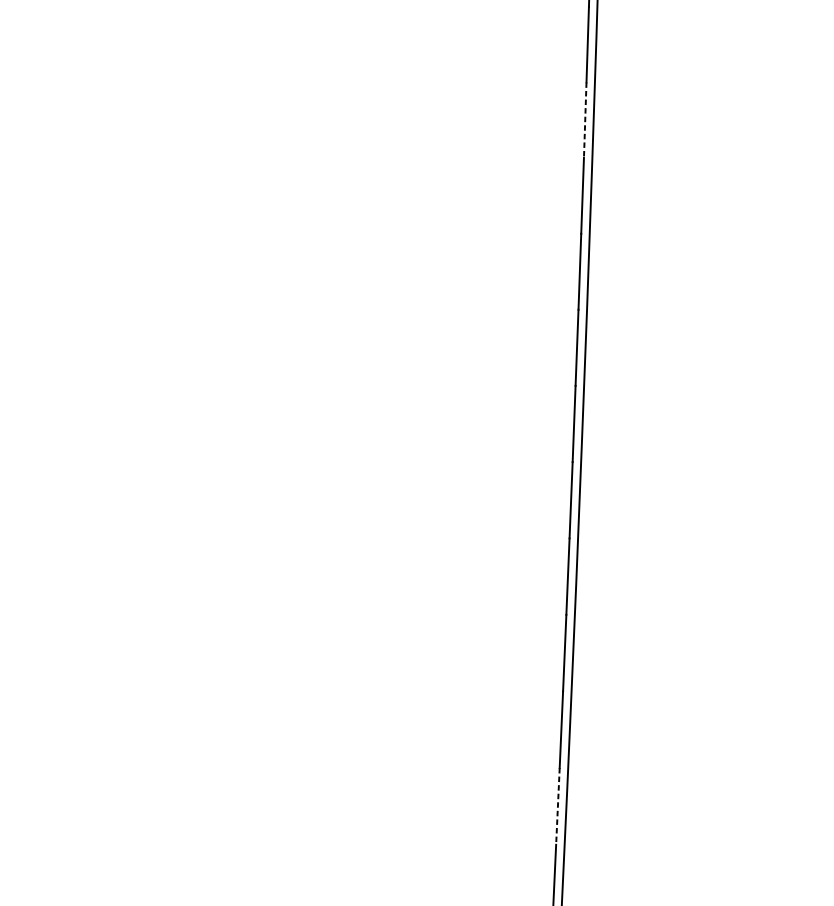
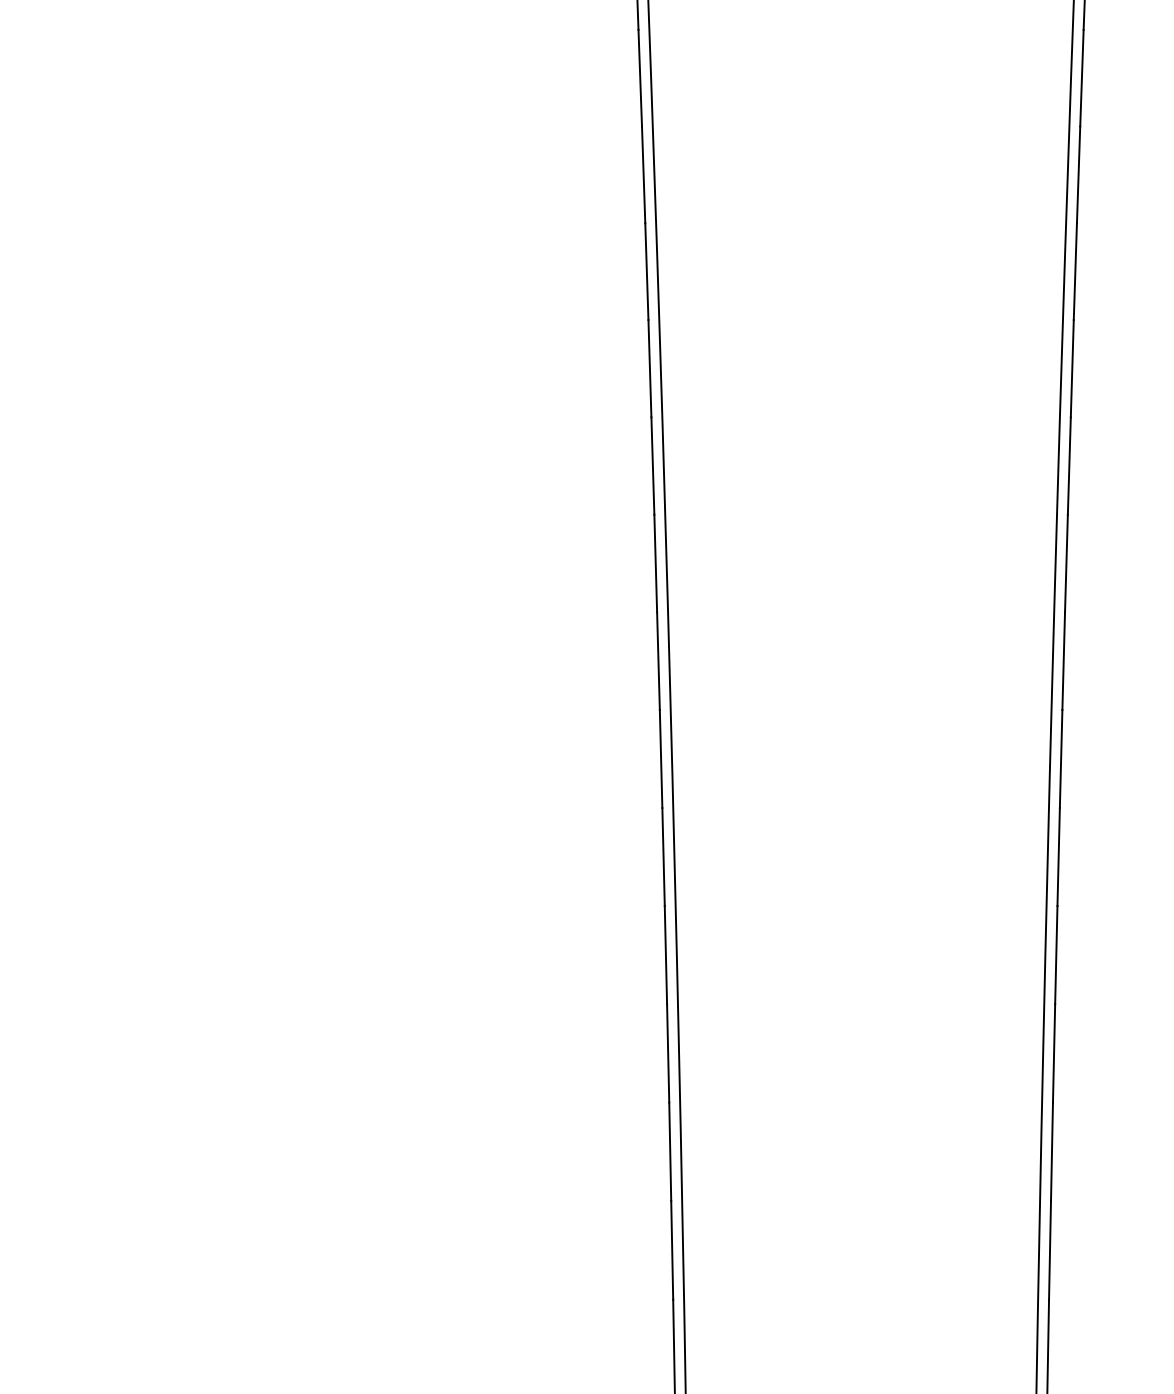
line: (584, 120) -> (646, 272), dashed -> solid
line: (558, 806) -> (670, 1152), dashed -> solid

